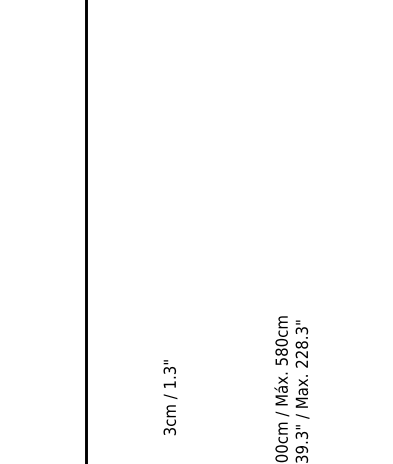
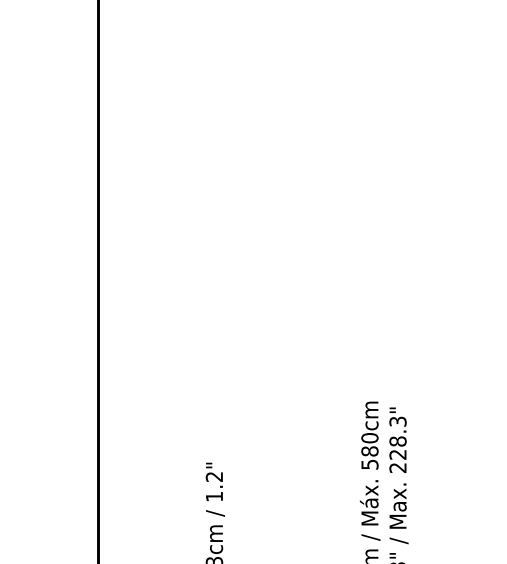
text: (169, 370) -> (214, 476), 1.3" -> 1.2"

